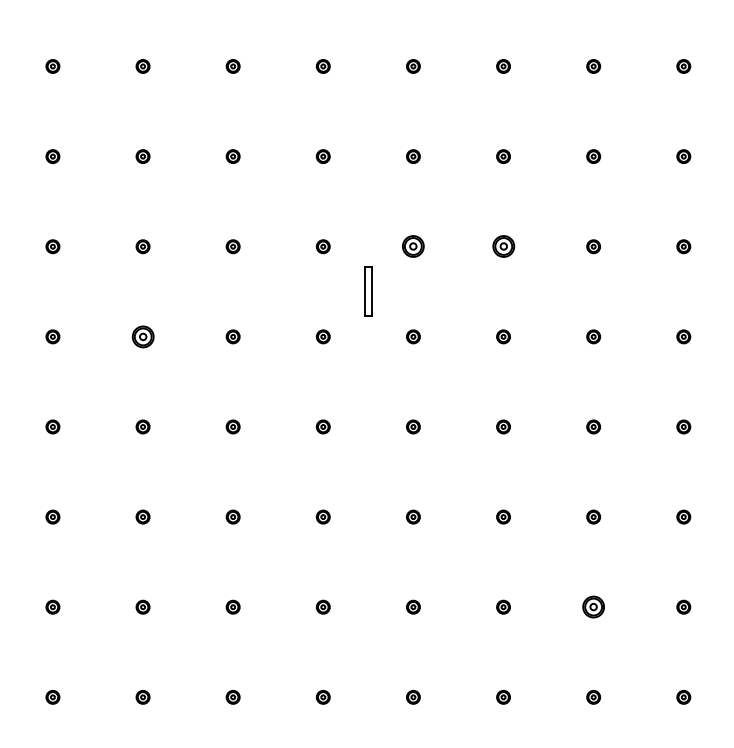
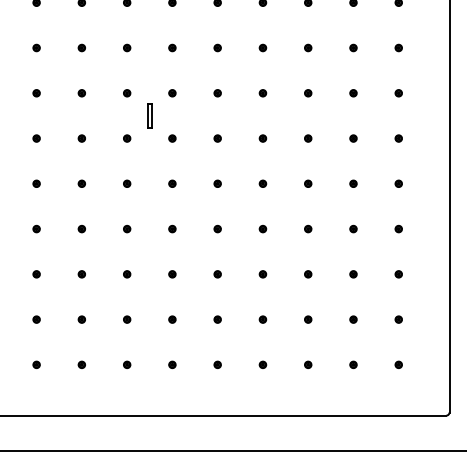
part: (413, 247) -> (172, 93), size x0.62
part: (503, 247) -> (217, 93), size x0.62
part: (142, 336) -> (36, 138), size x0.62
part: (592, 607) -> (262, 274), size x0.62

